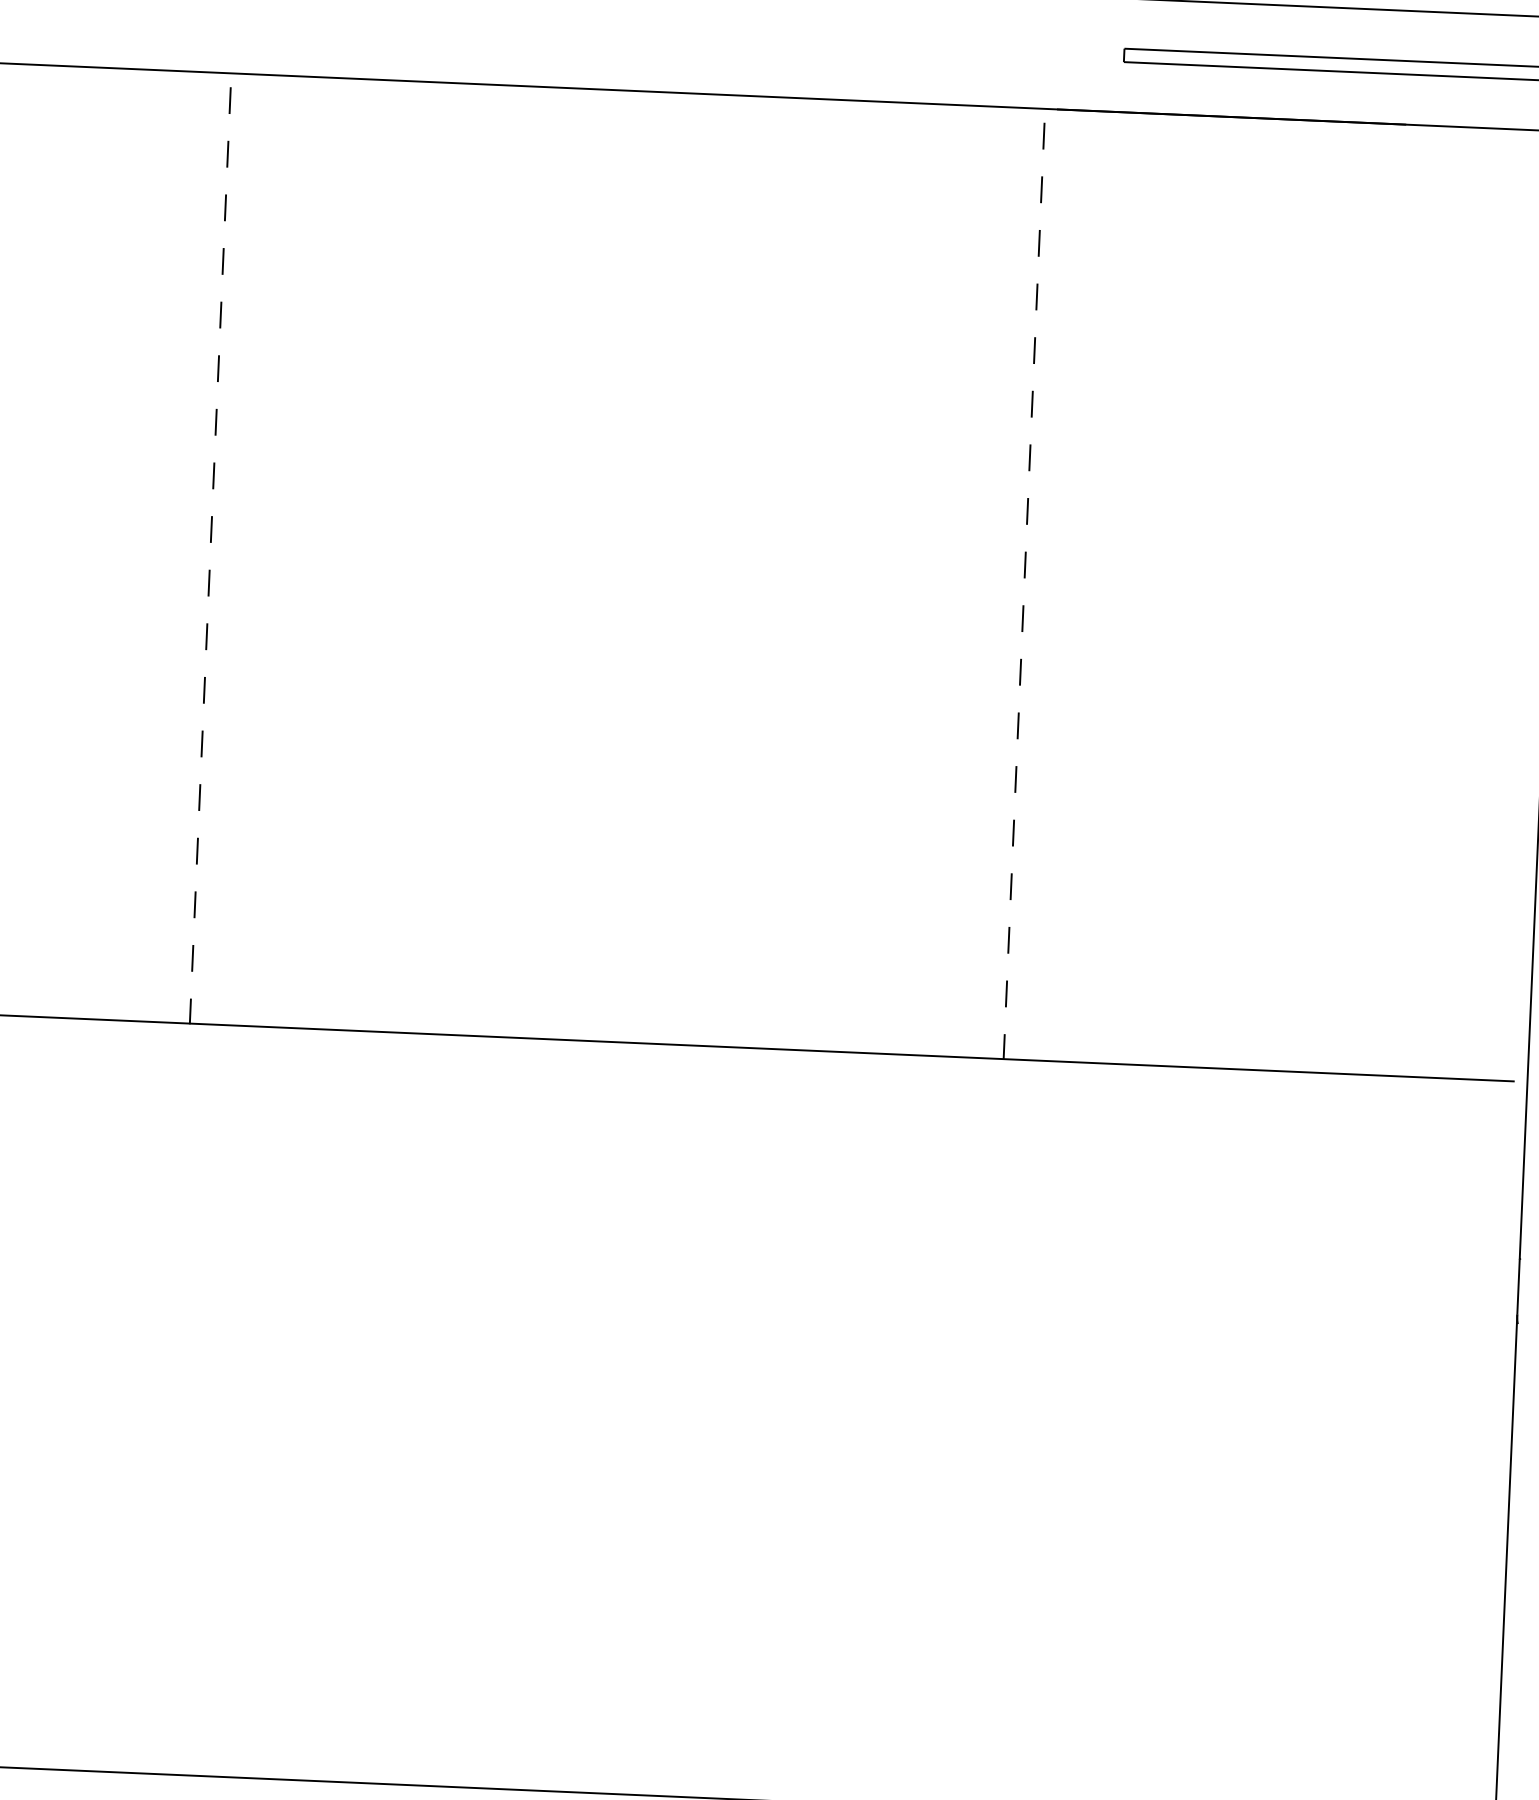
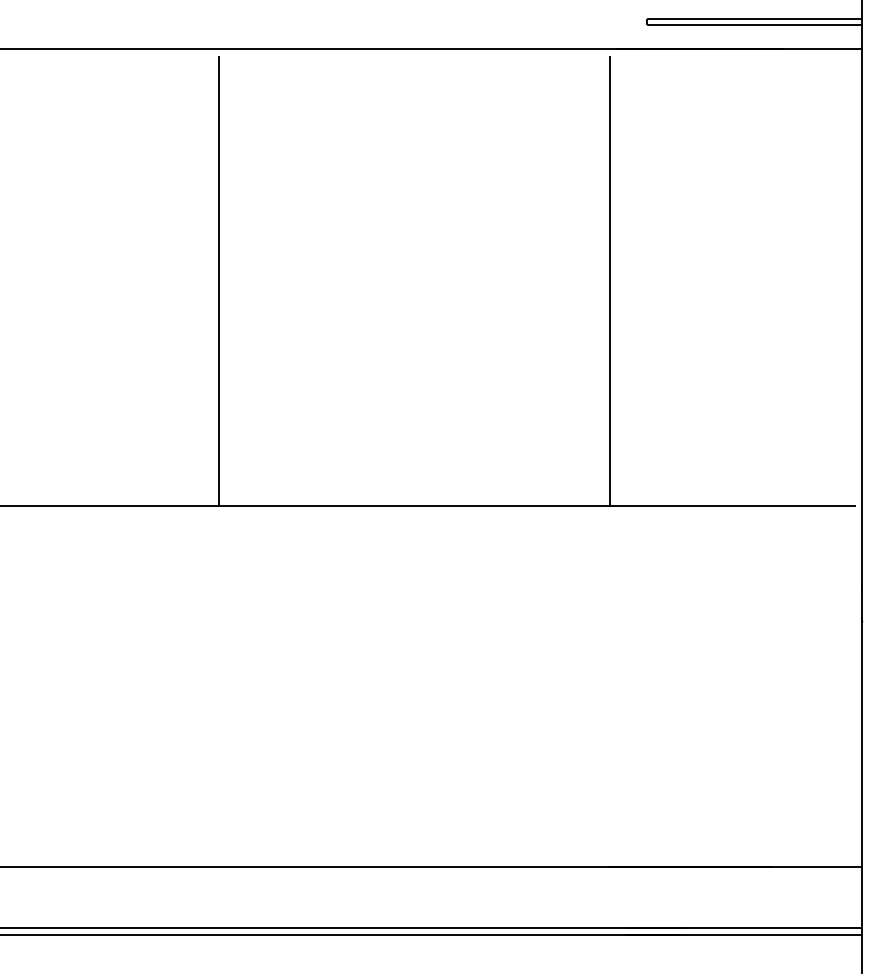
line: (209, 556) -> (218, 281), dashed -> solid
line: (1024, 591) -> (610, 281), dashed -> solid

